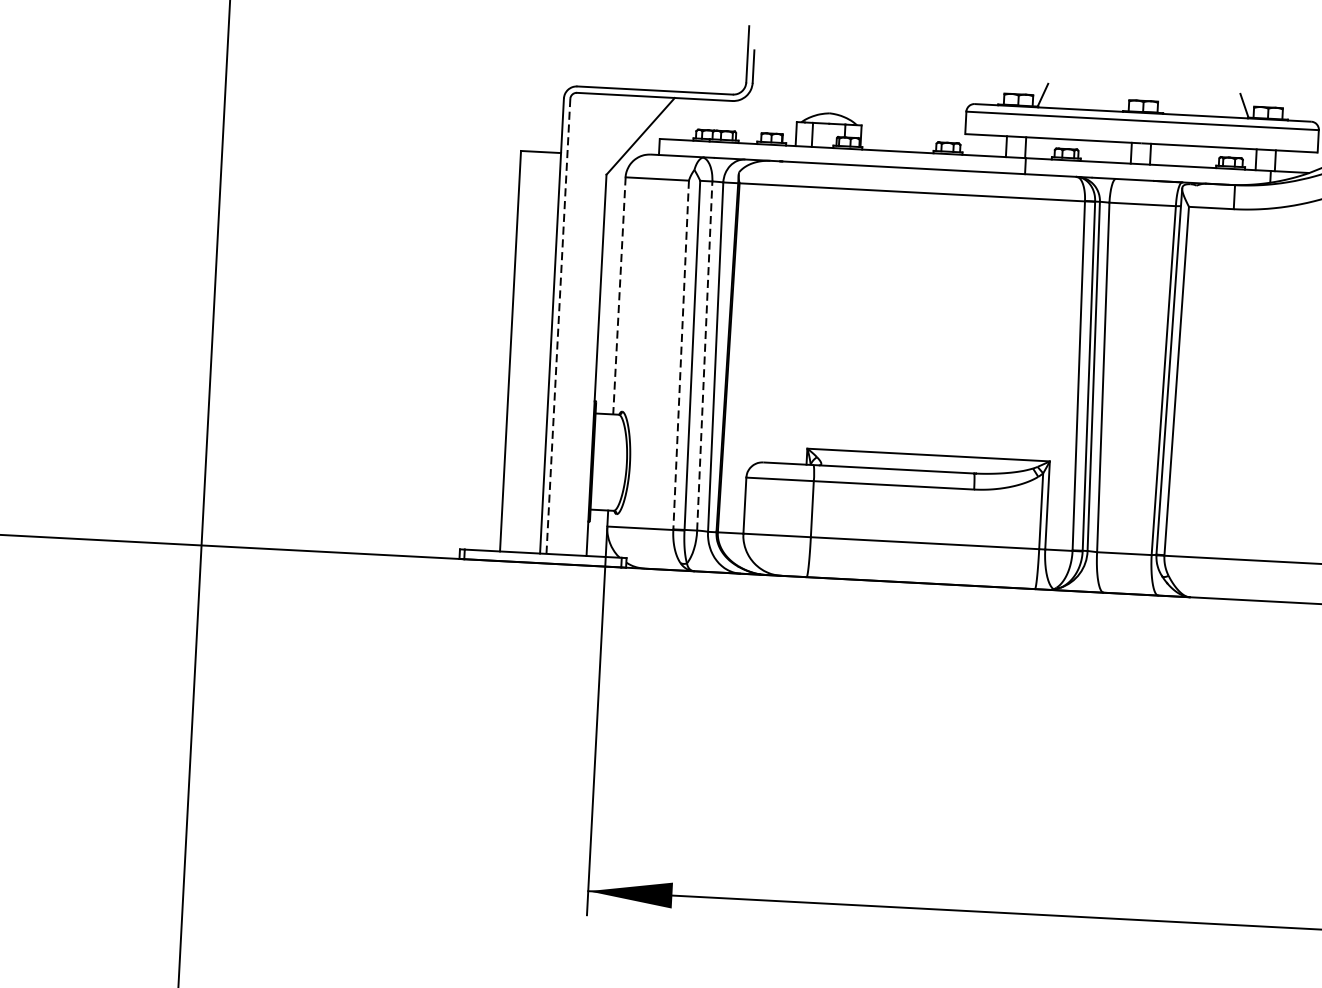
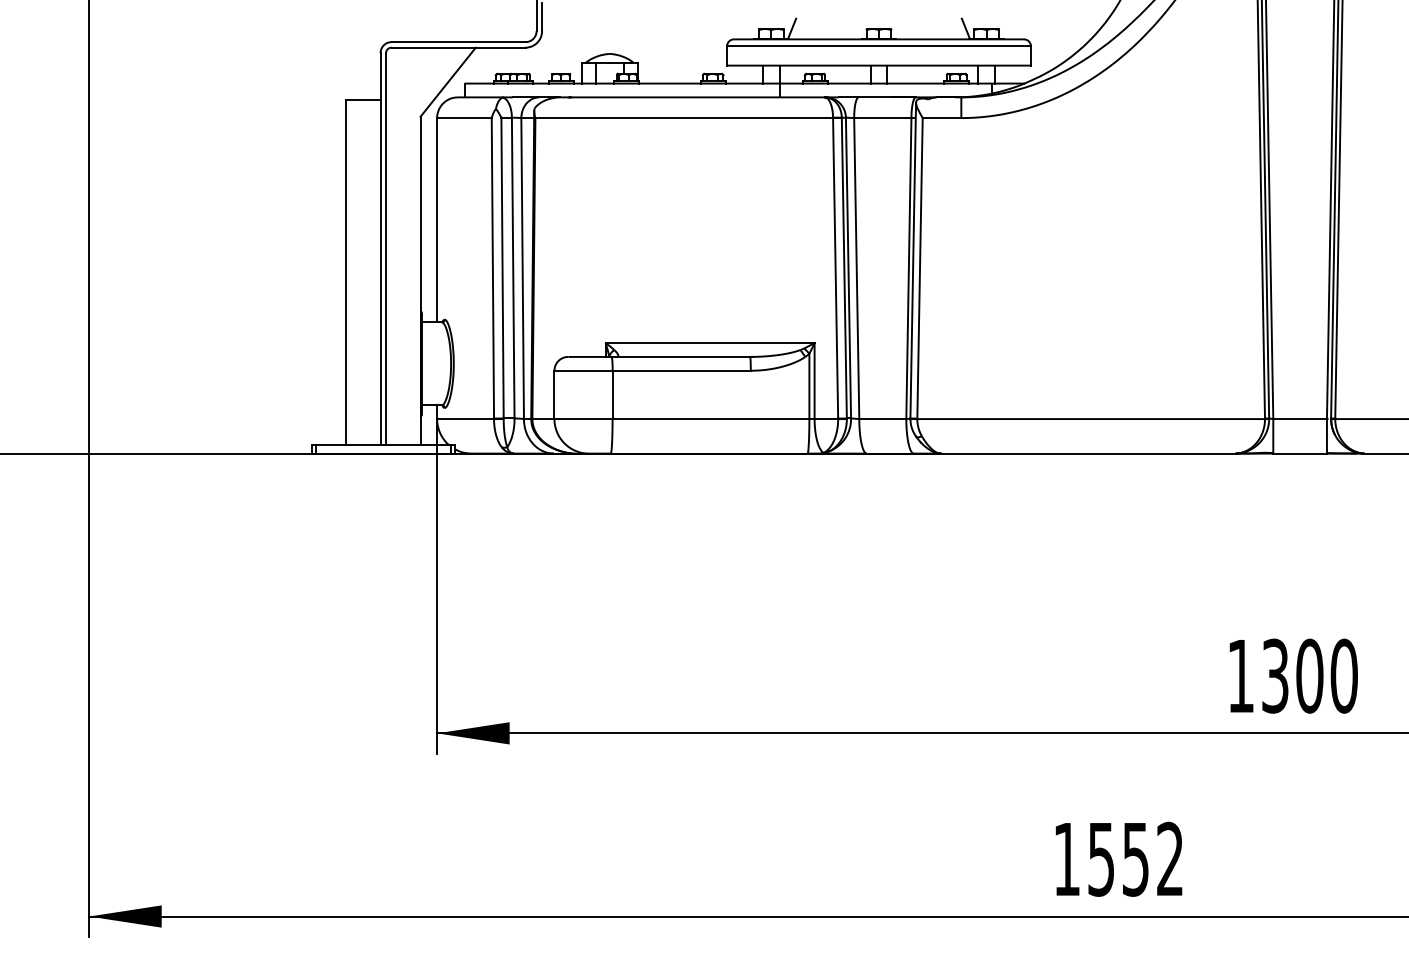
line: (619, 296) -> (437, 220), dashed -> solid
line: (558, 326) -> (386, 249), dashed -> solid
line: (680, 355) -> (492, 268), dashed -> solid
line: (705, 355) -> (513, 267), dashed -> solid

